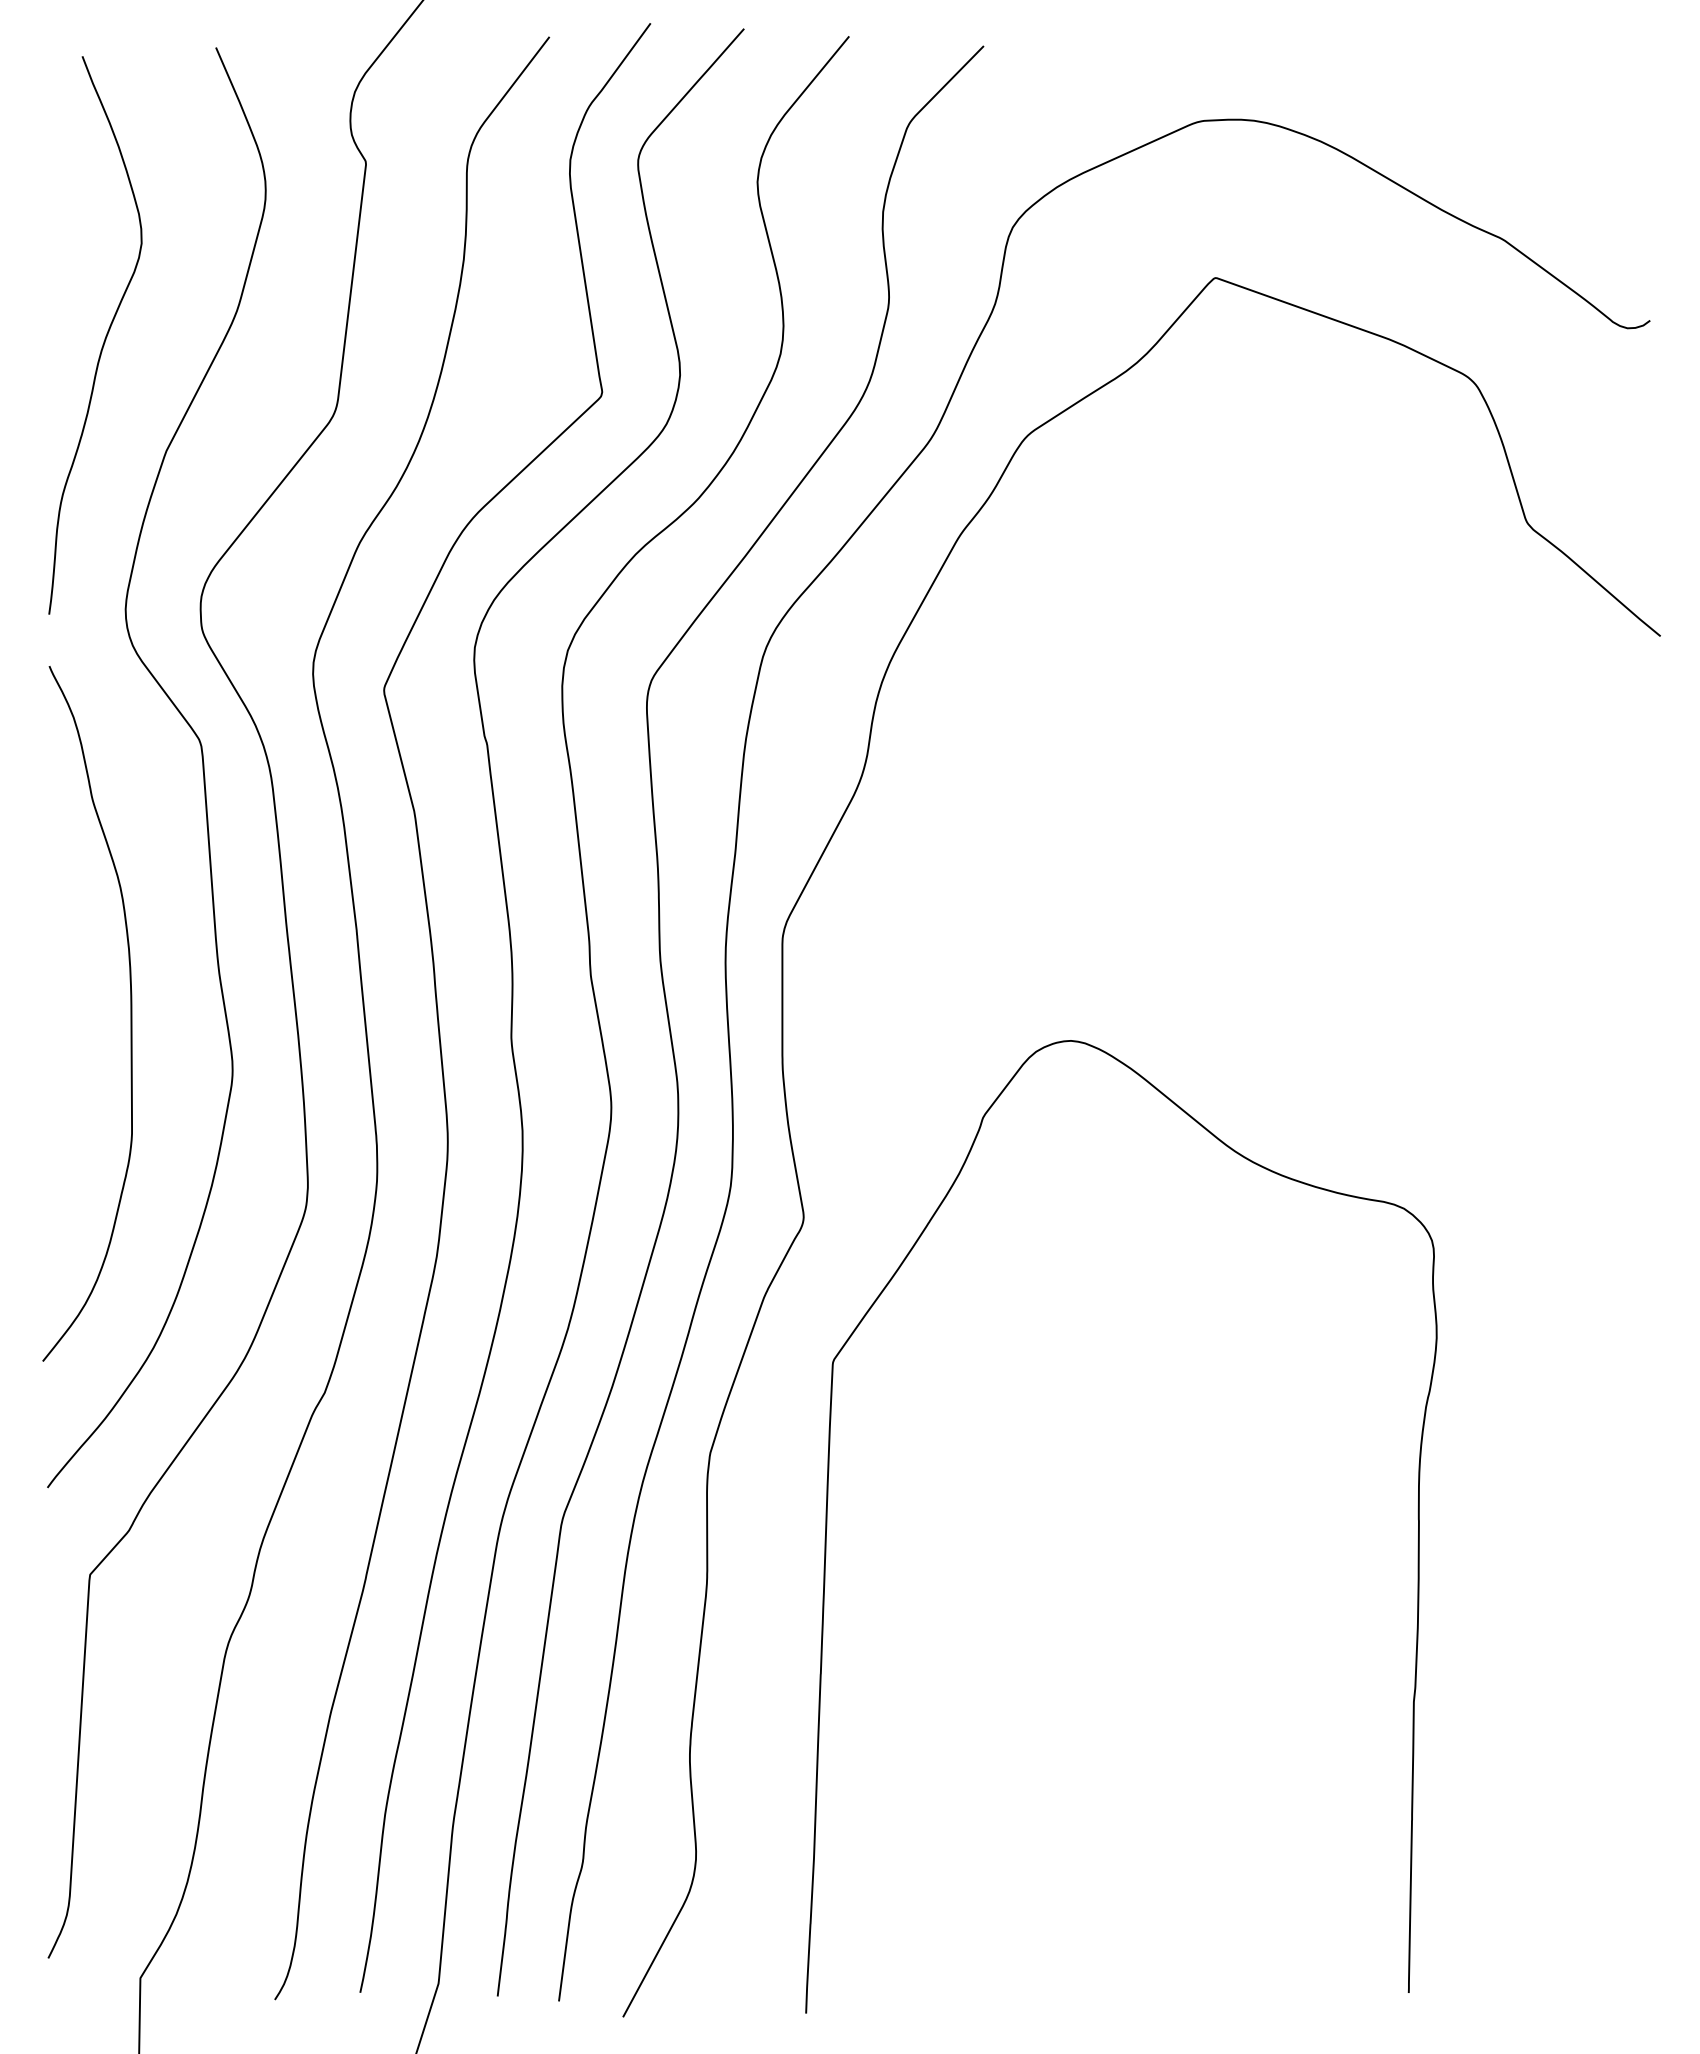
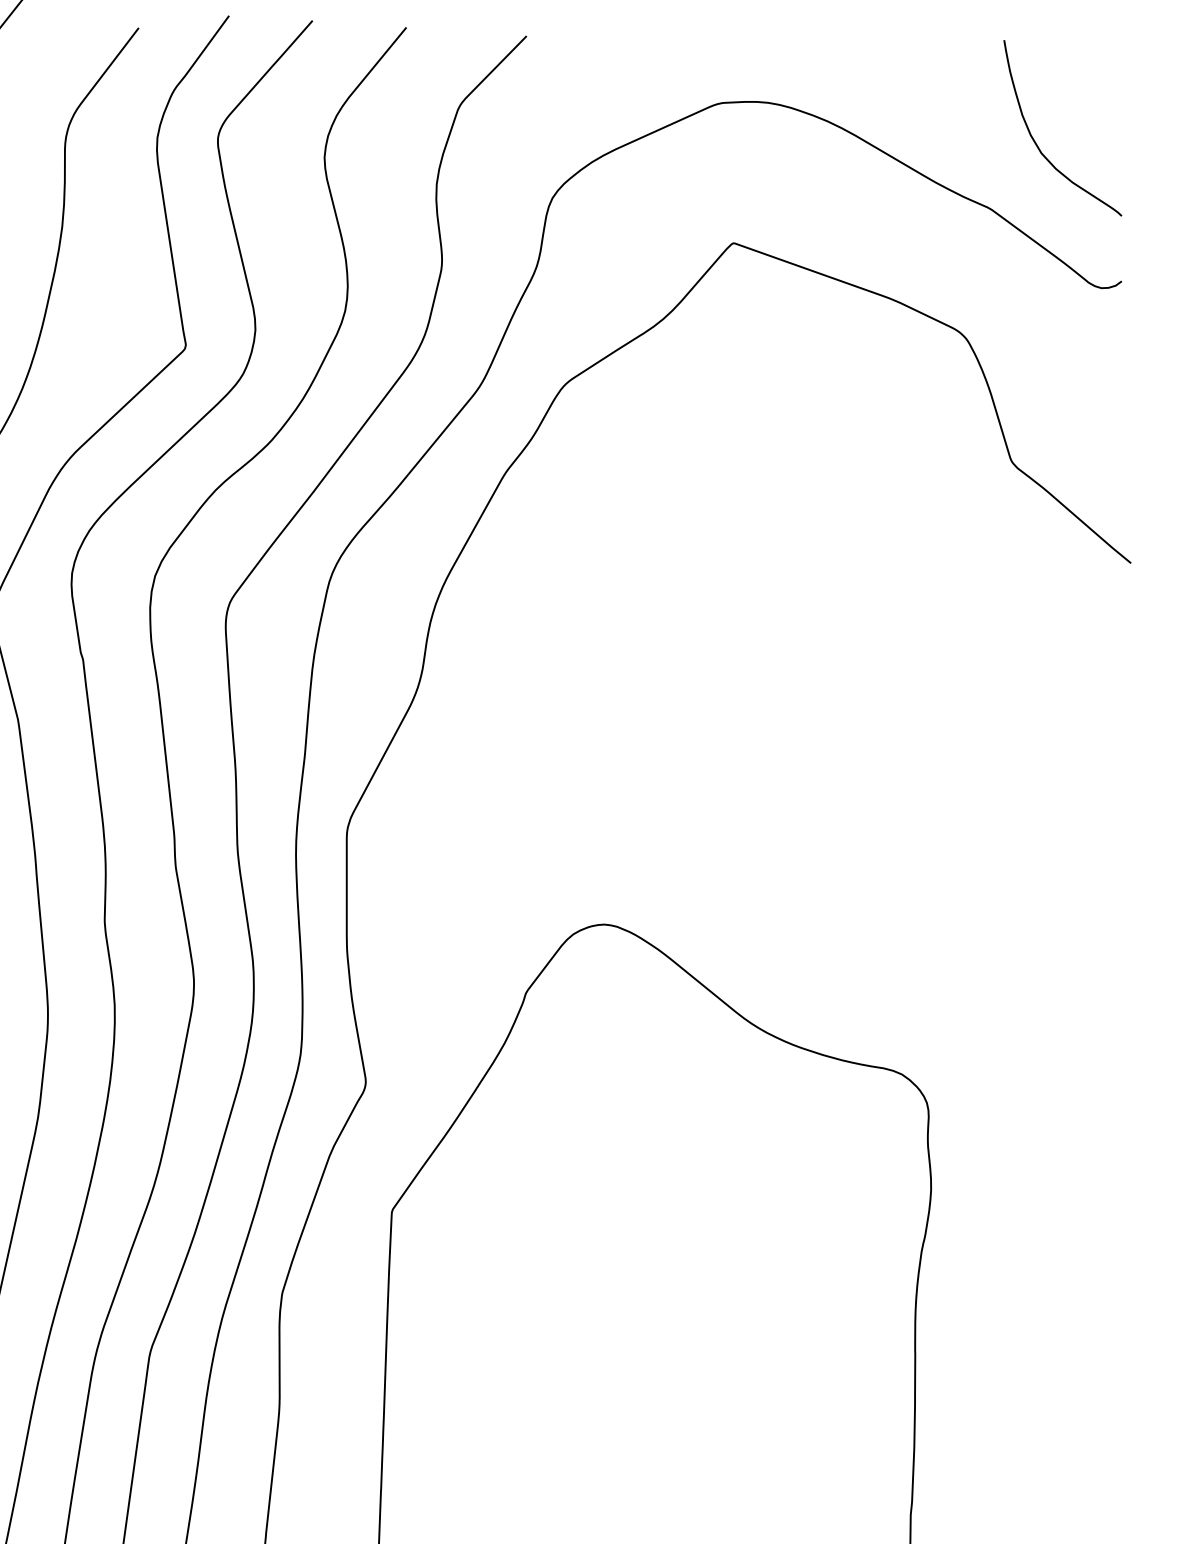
curve: (1553, 163) -> (1035, 141), added

